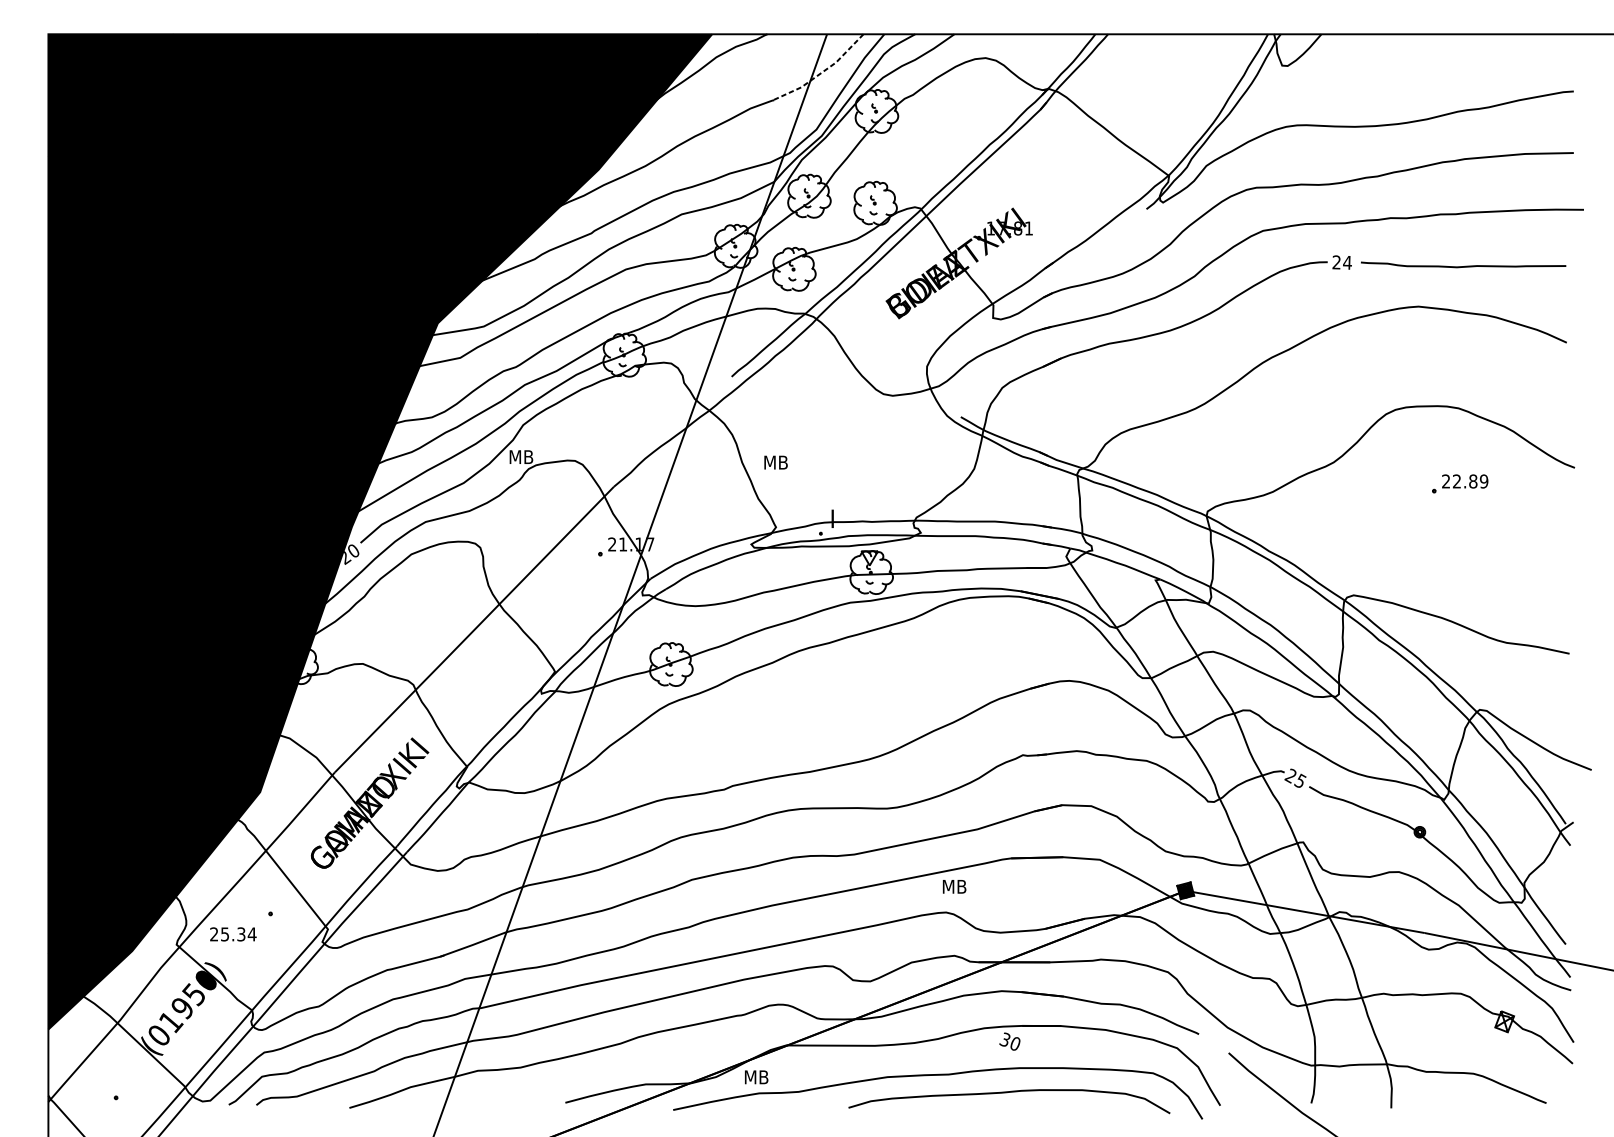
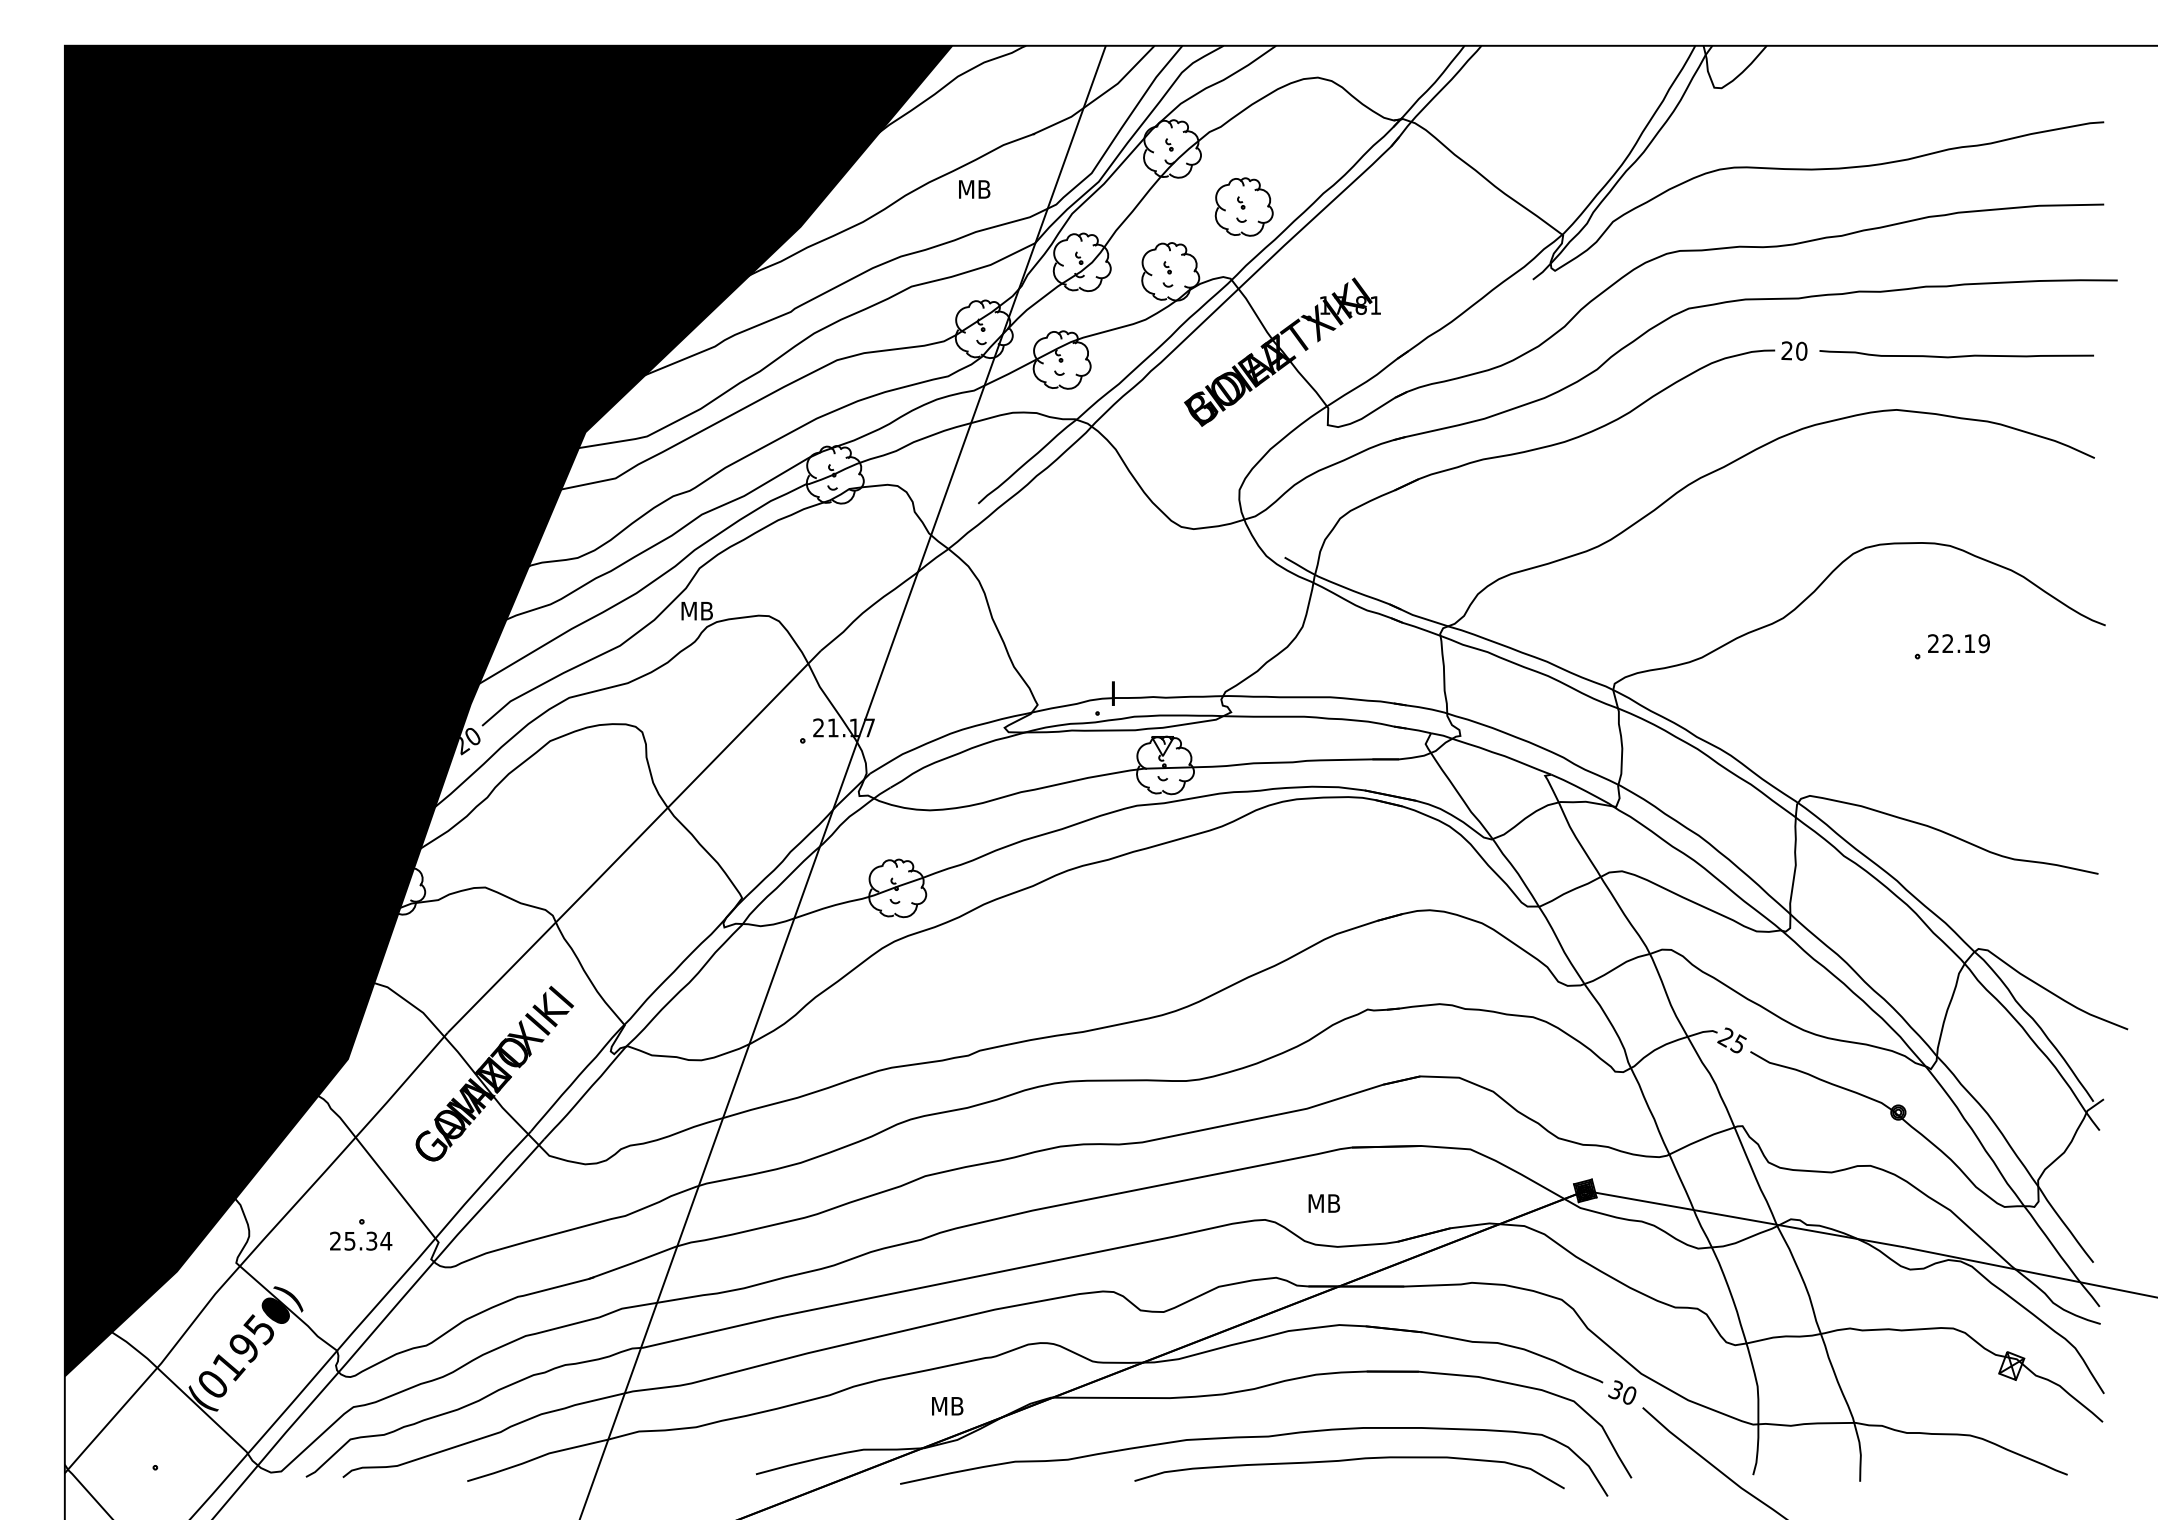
line: (821, 72) -> (1098, 97), dashed -> solid
part: (930, 154) -> (1243, 206), added
text: (1347, 262) -> (1801, 350), 24 -> 20
text: (775, 462) -> (974, 189), moved
text: (1473, 481) -> (1969, 643), 22.89 -> 22.19
text: (954, 886) -> (1324, 1203), moved
text: (233, 933) -> (361, 1240), moved
text: (1010, 1041) -> (1622, 1392), moved
text: (756, 1077) -> (947, 1406), moved

